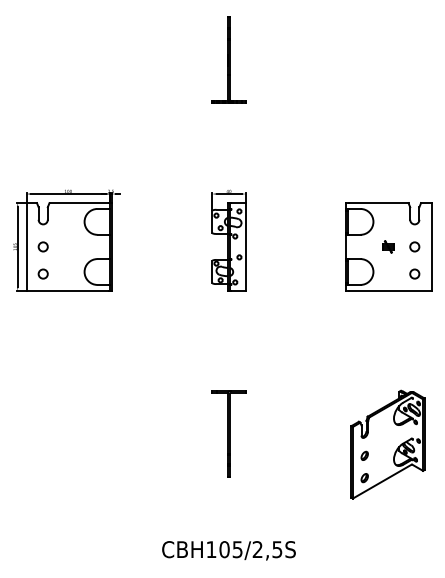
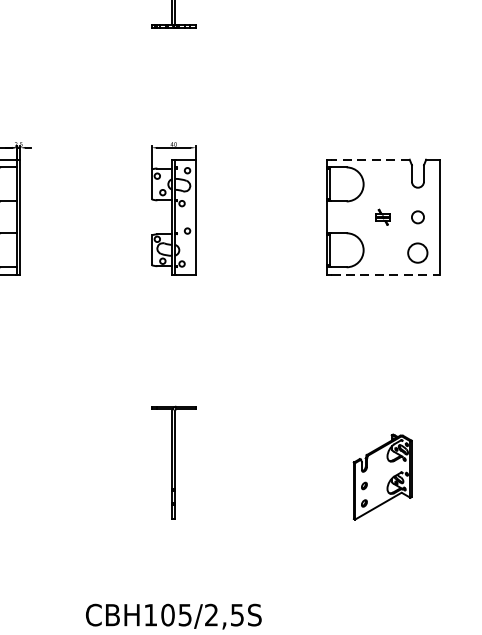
line: (378, 203) -> (370, 160), solid -> dashed
circle: (414, 273) -> (417, 252), size x1.6
line: (390, 290) -> (386, 274), solid -> dashed
part: (387, 444) -> (382, 476), size x0.6

